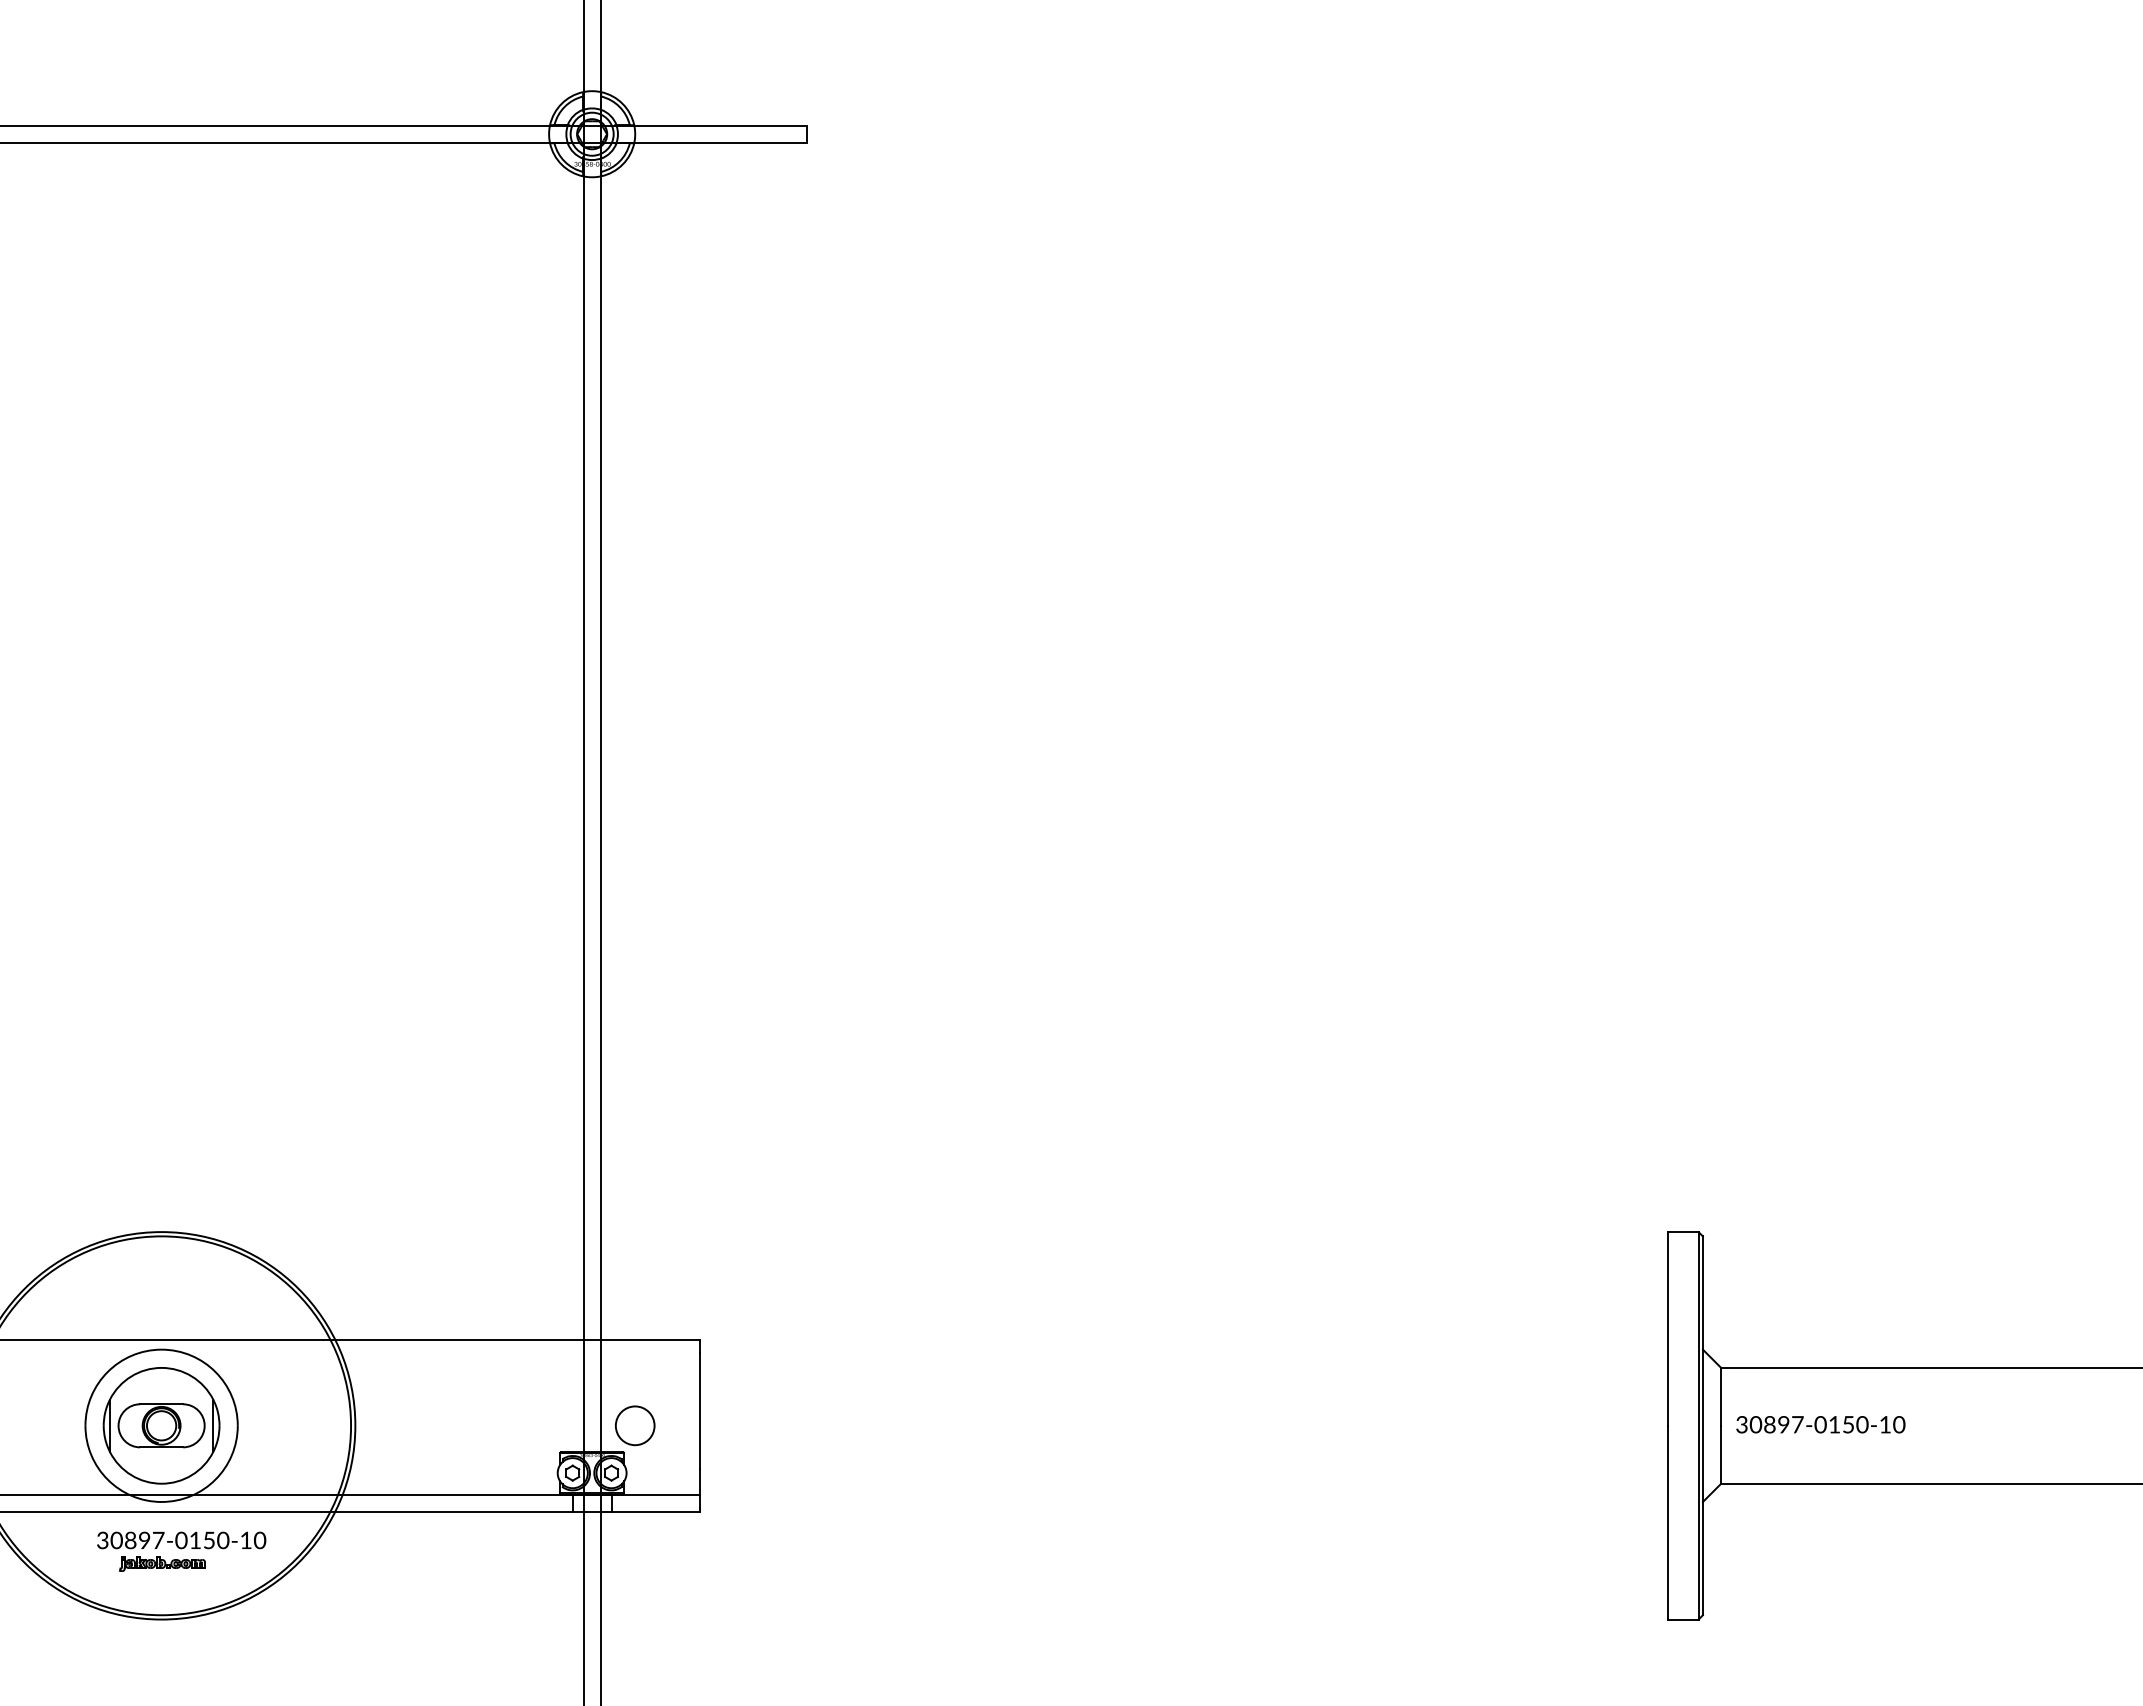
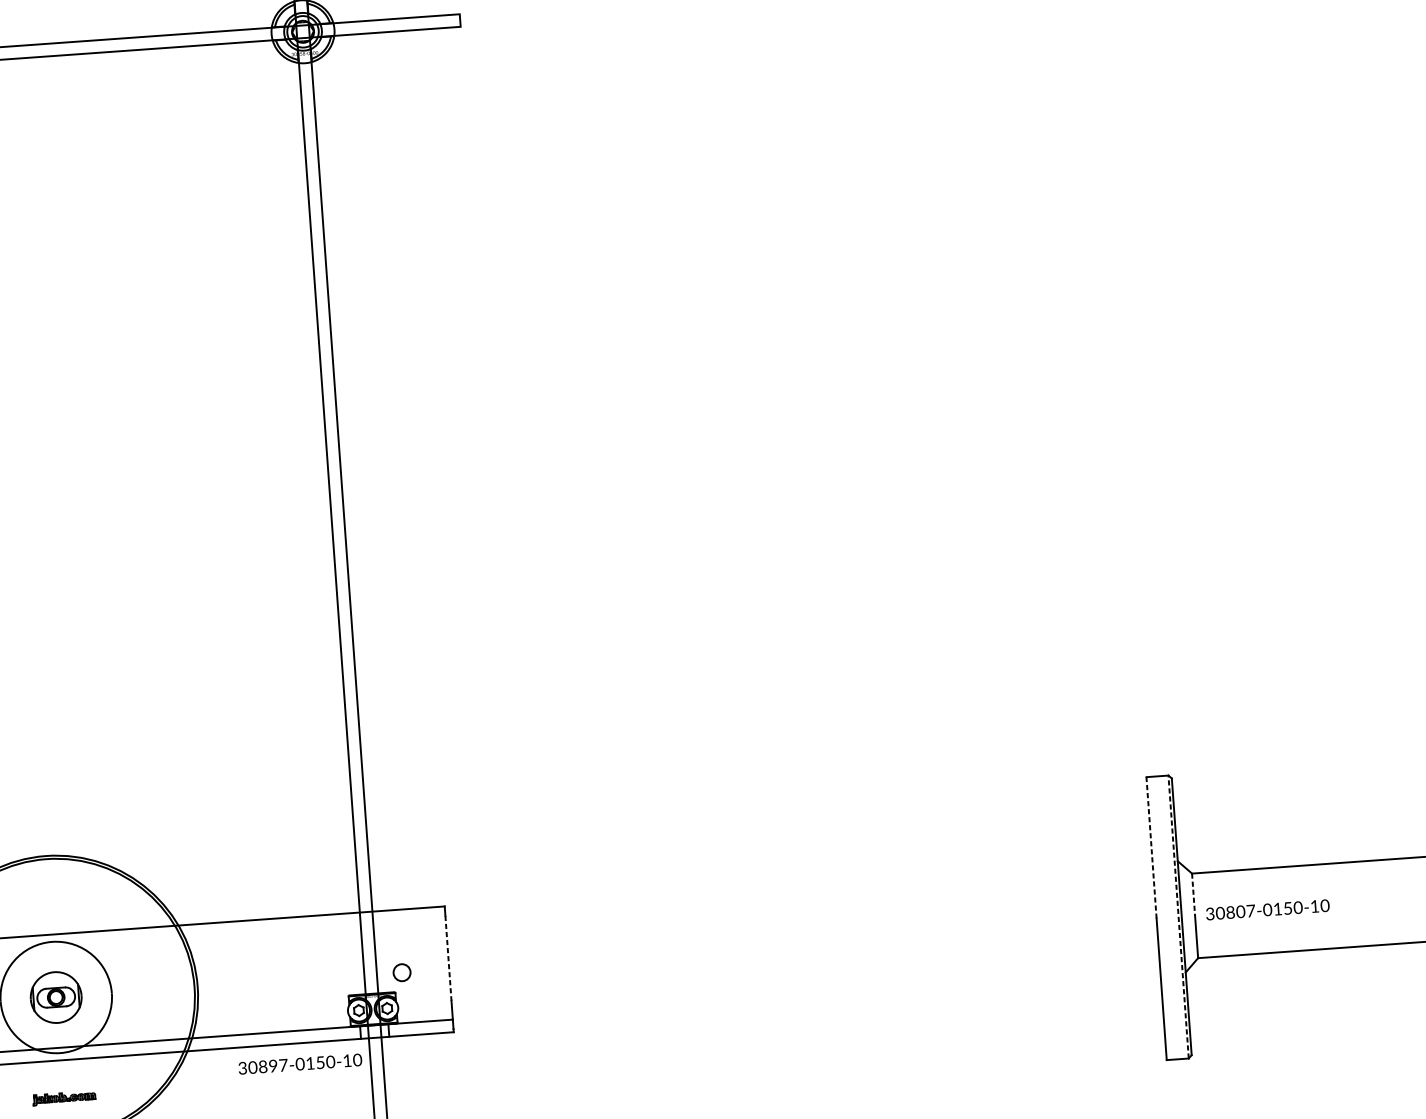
line: (1668, 1328) -> (1151, 847), solid -> dashed
line: (1721, 1396) -> (1193, 894), solid -> dashed
line: (699, 1411) -> (448, 958), solid -> dashed
part: (161, 1425) -> (56, 997), size x0.6
circle: (634, 1425) -> (401, 972), size x0.6
line: (1698, 1425) -> (1178, 916), solid -> dashed
text: (1783, 1425) -> (1240, 912), 30897-0150-10 -> 30807-0150-10
text: (181, 1540) -> (300, 1064), moved

